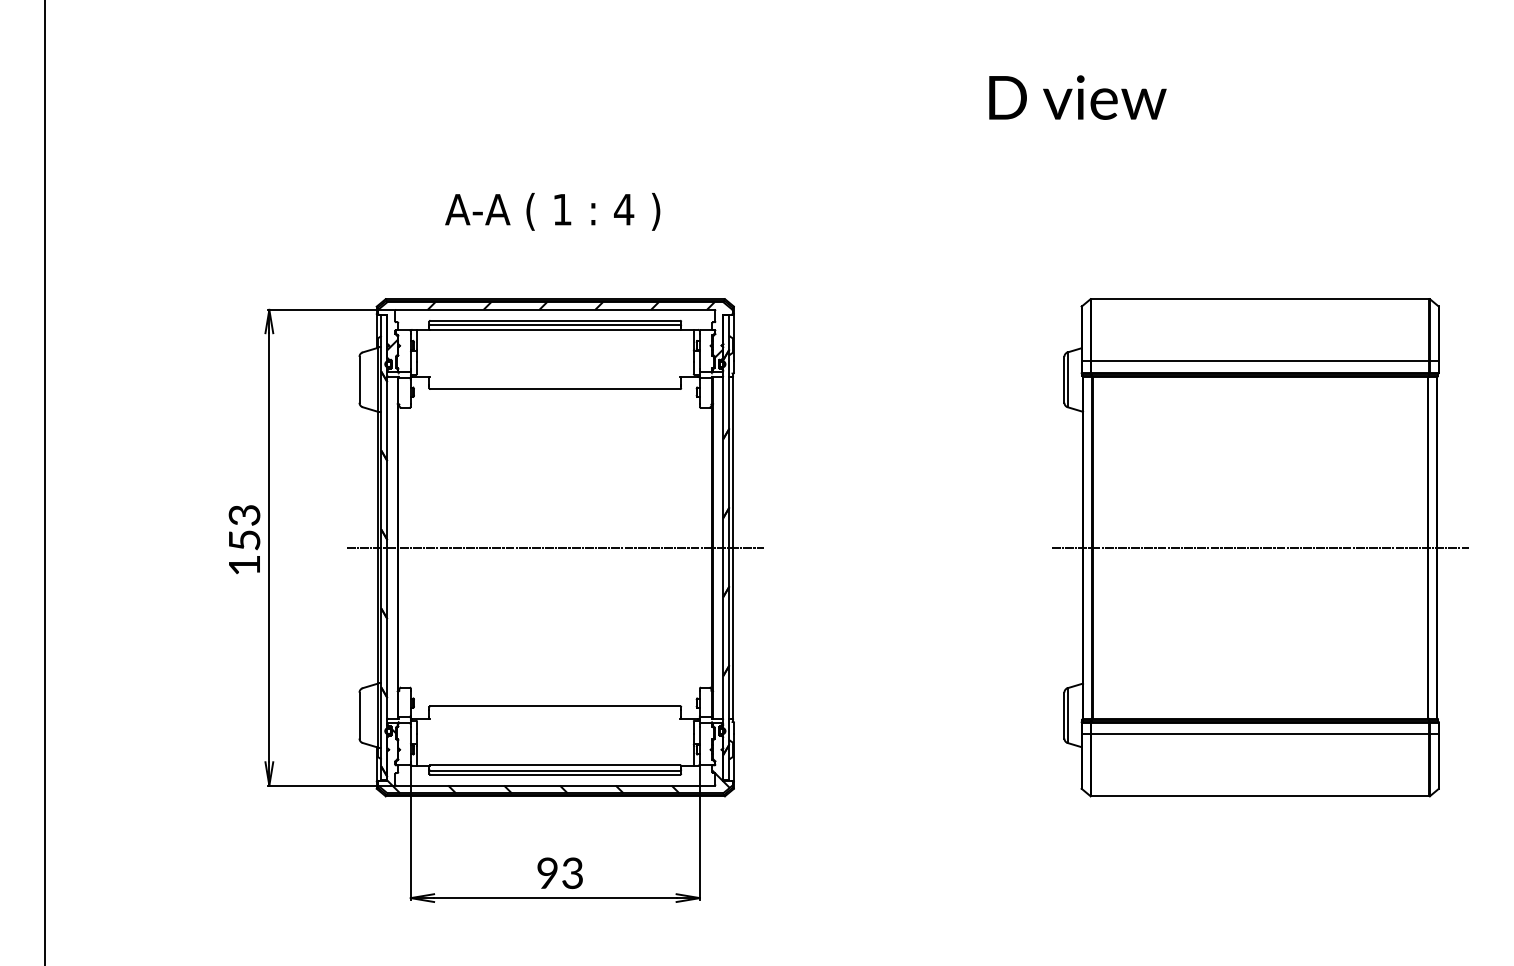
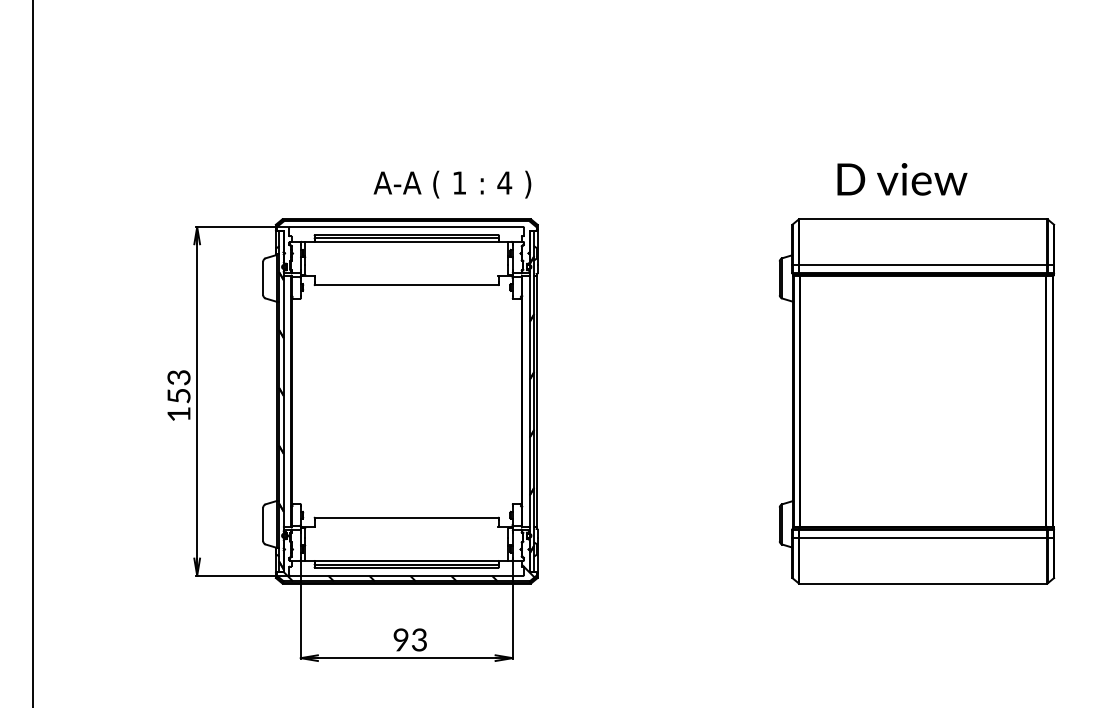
text: (1077, 97) -> (902, 179), moved
text: (552, 211) -> (452, 184), moved
hatch: (555, 330) -> (406, 242), removed
line: (555, 547) -> (406, 401), removed
line: (1259, 547) -> (922, 401), removed

